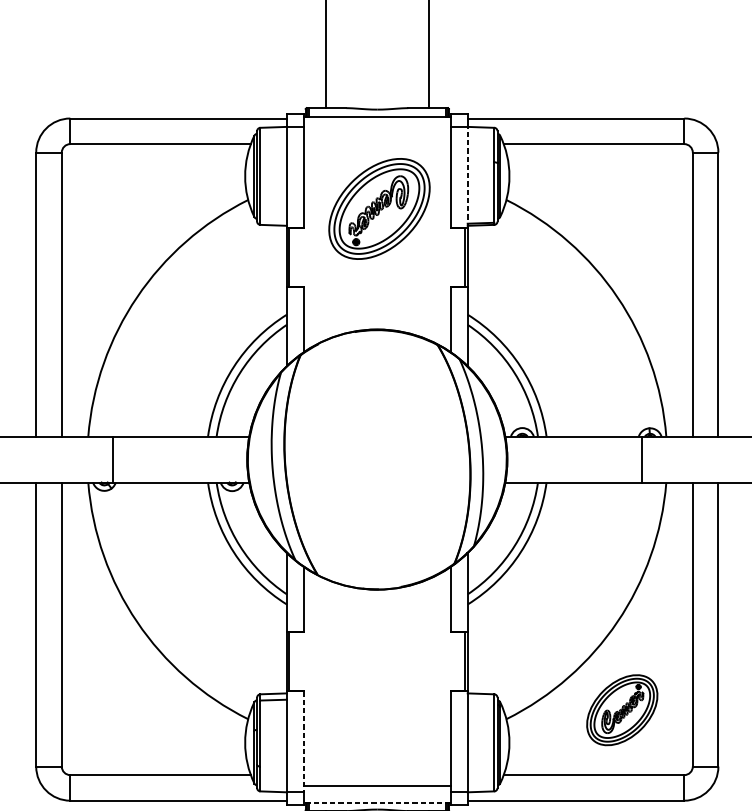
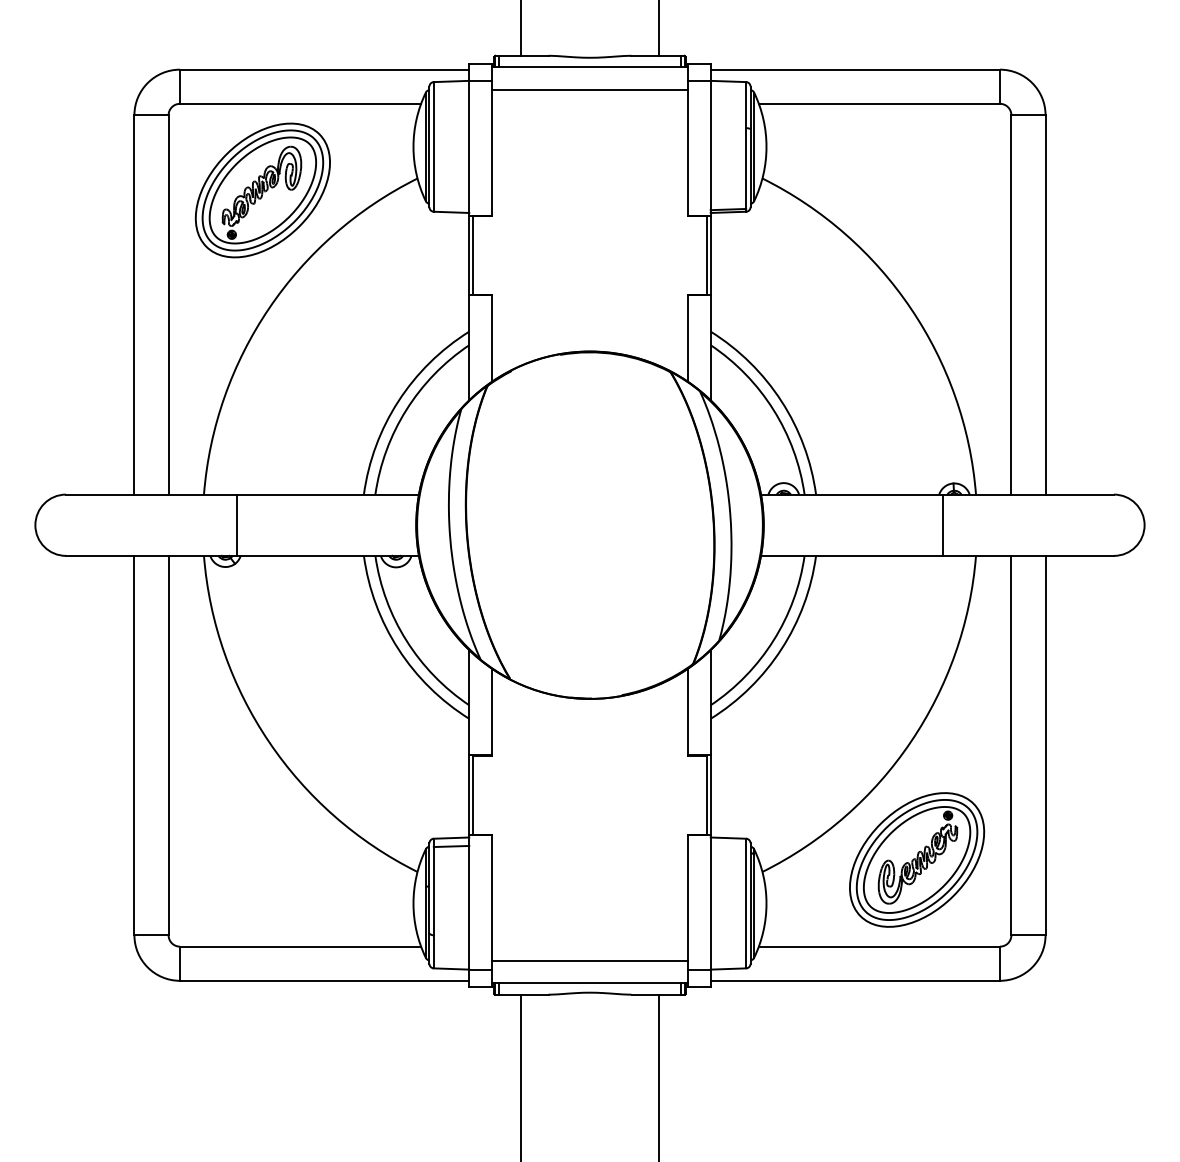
line: (376, 133) -> (589, 89), added
line: (467, 176) -> (710, 147), dashed -> solid
part: (379, 208) -> (262, 190), moved
part: (622, 709) -> (917, 859), size x1.43
line: (304, 742) -> (492, 902), dashed -> solid
line: (377, 802) -> (590, 983), dashed -> solid

